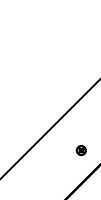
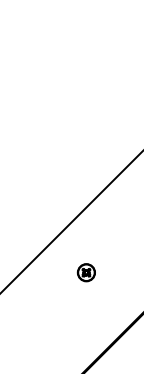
part: (80, 150) -> (84, 272), moved

